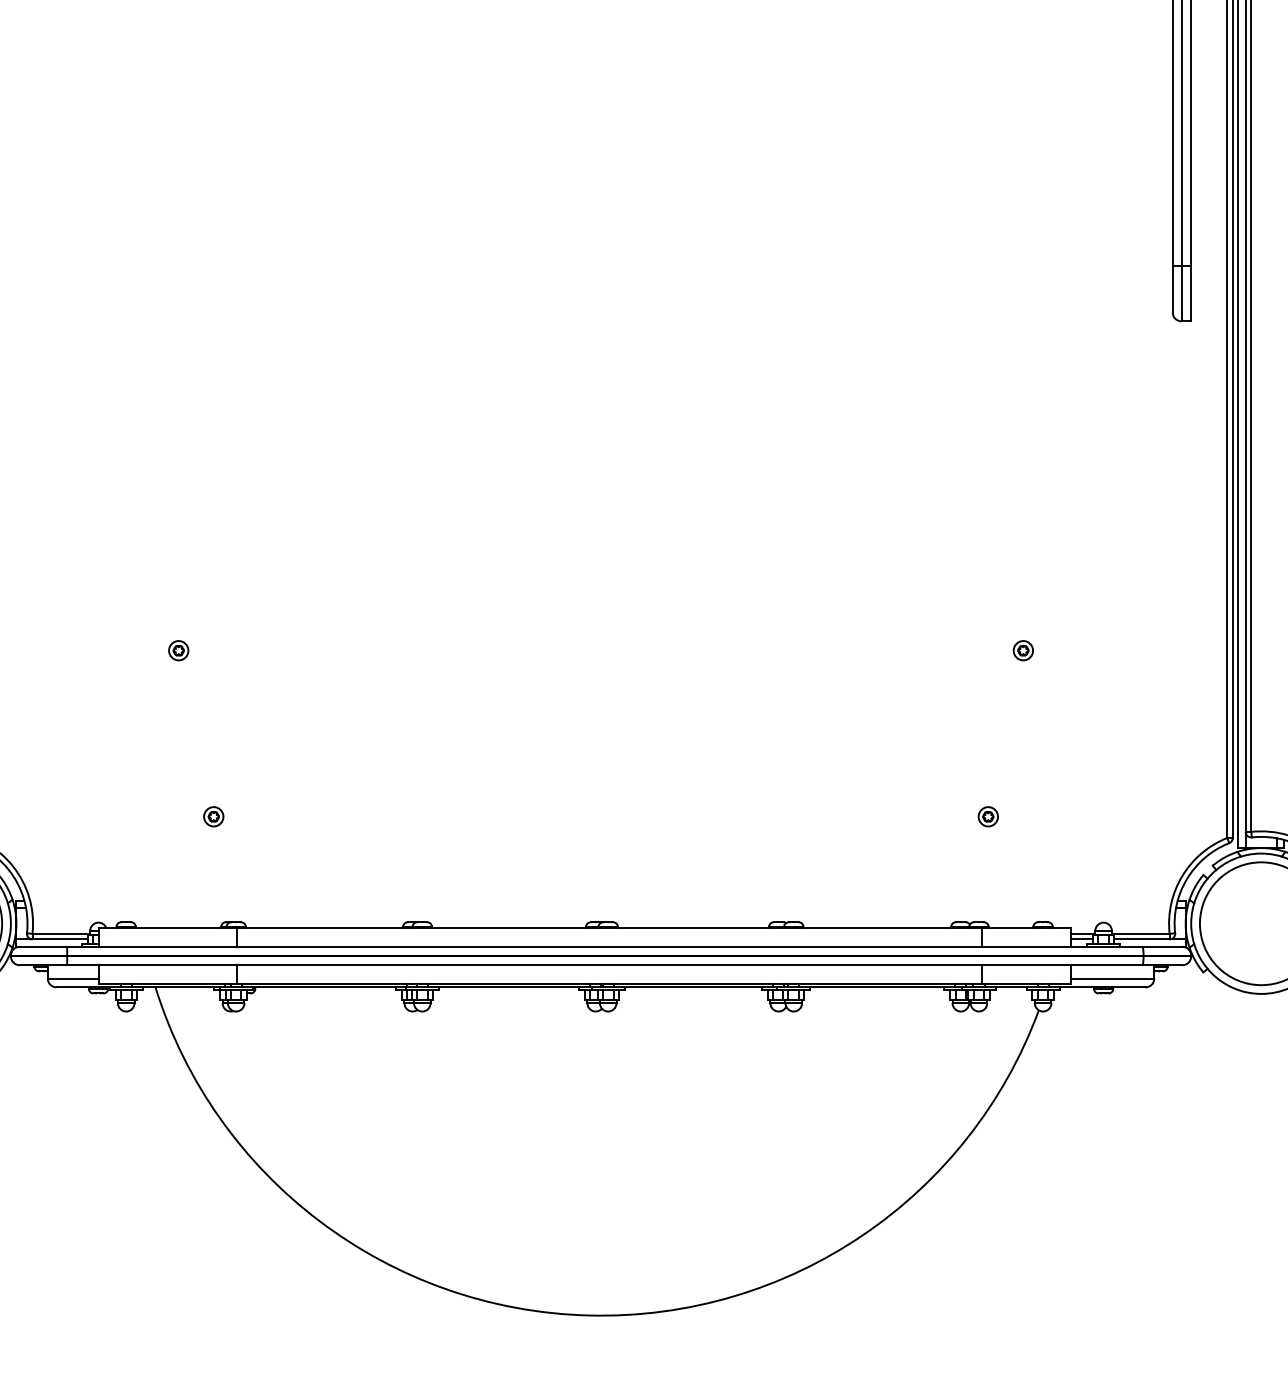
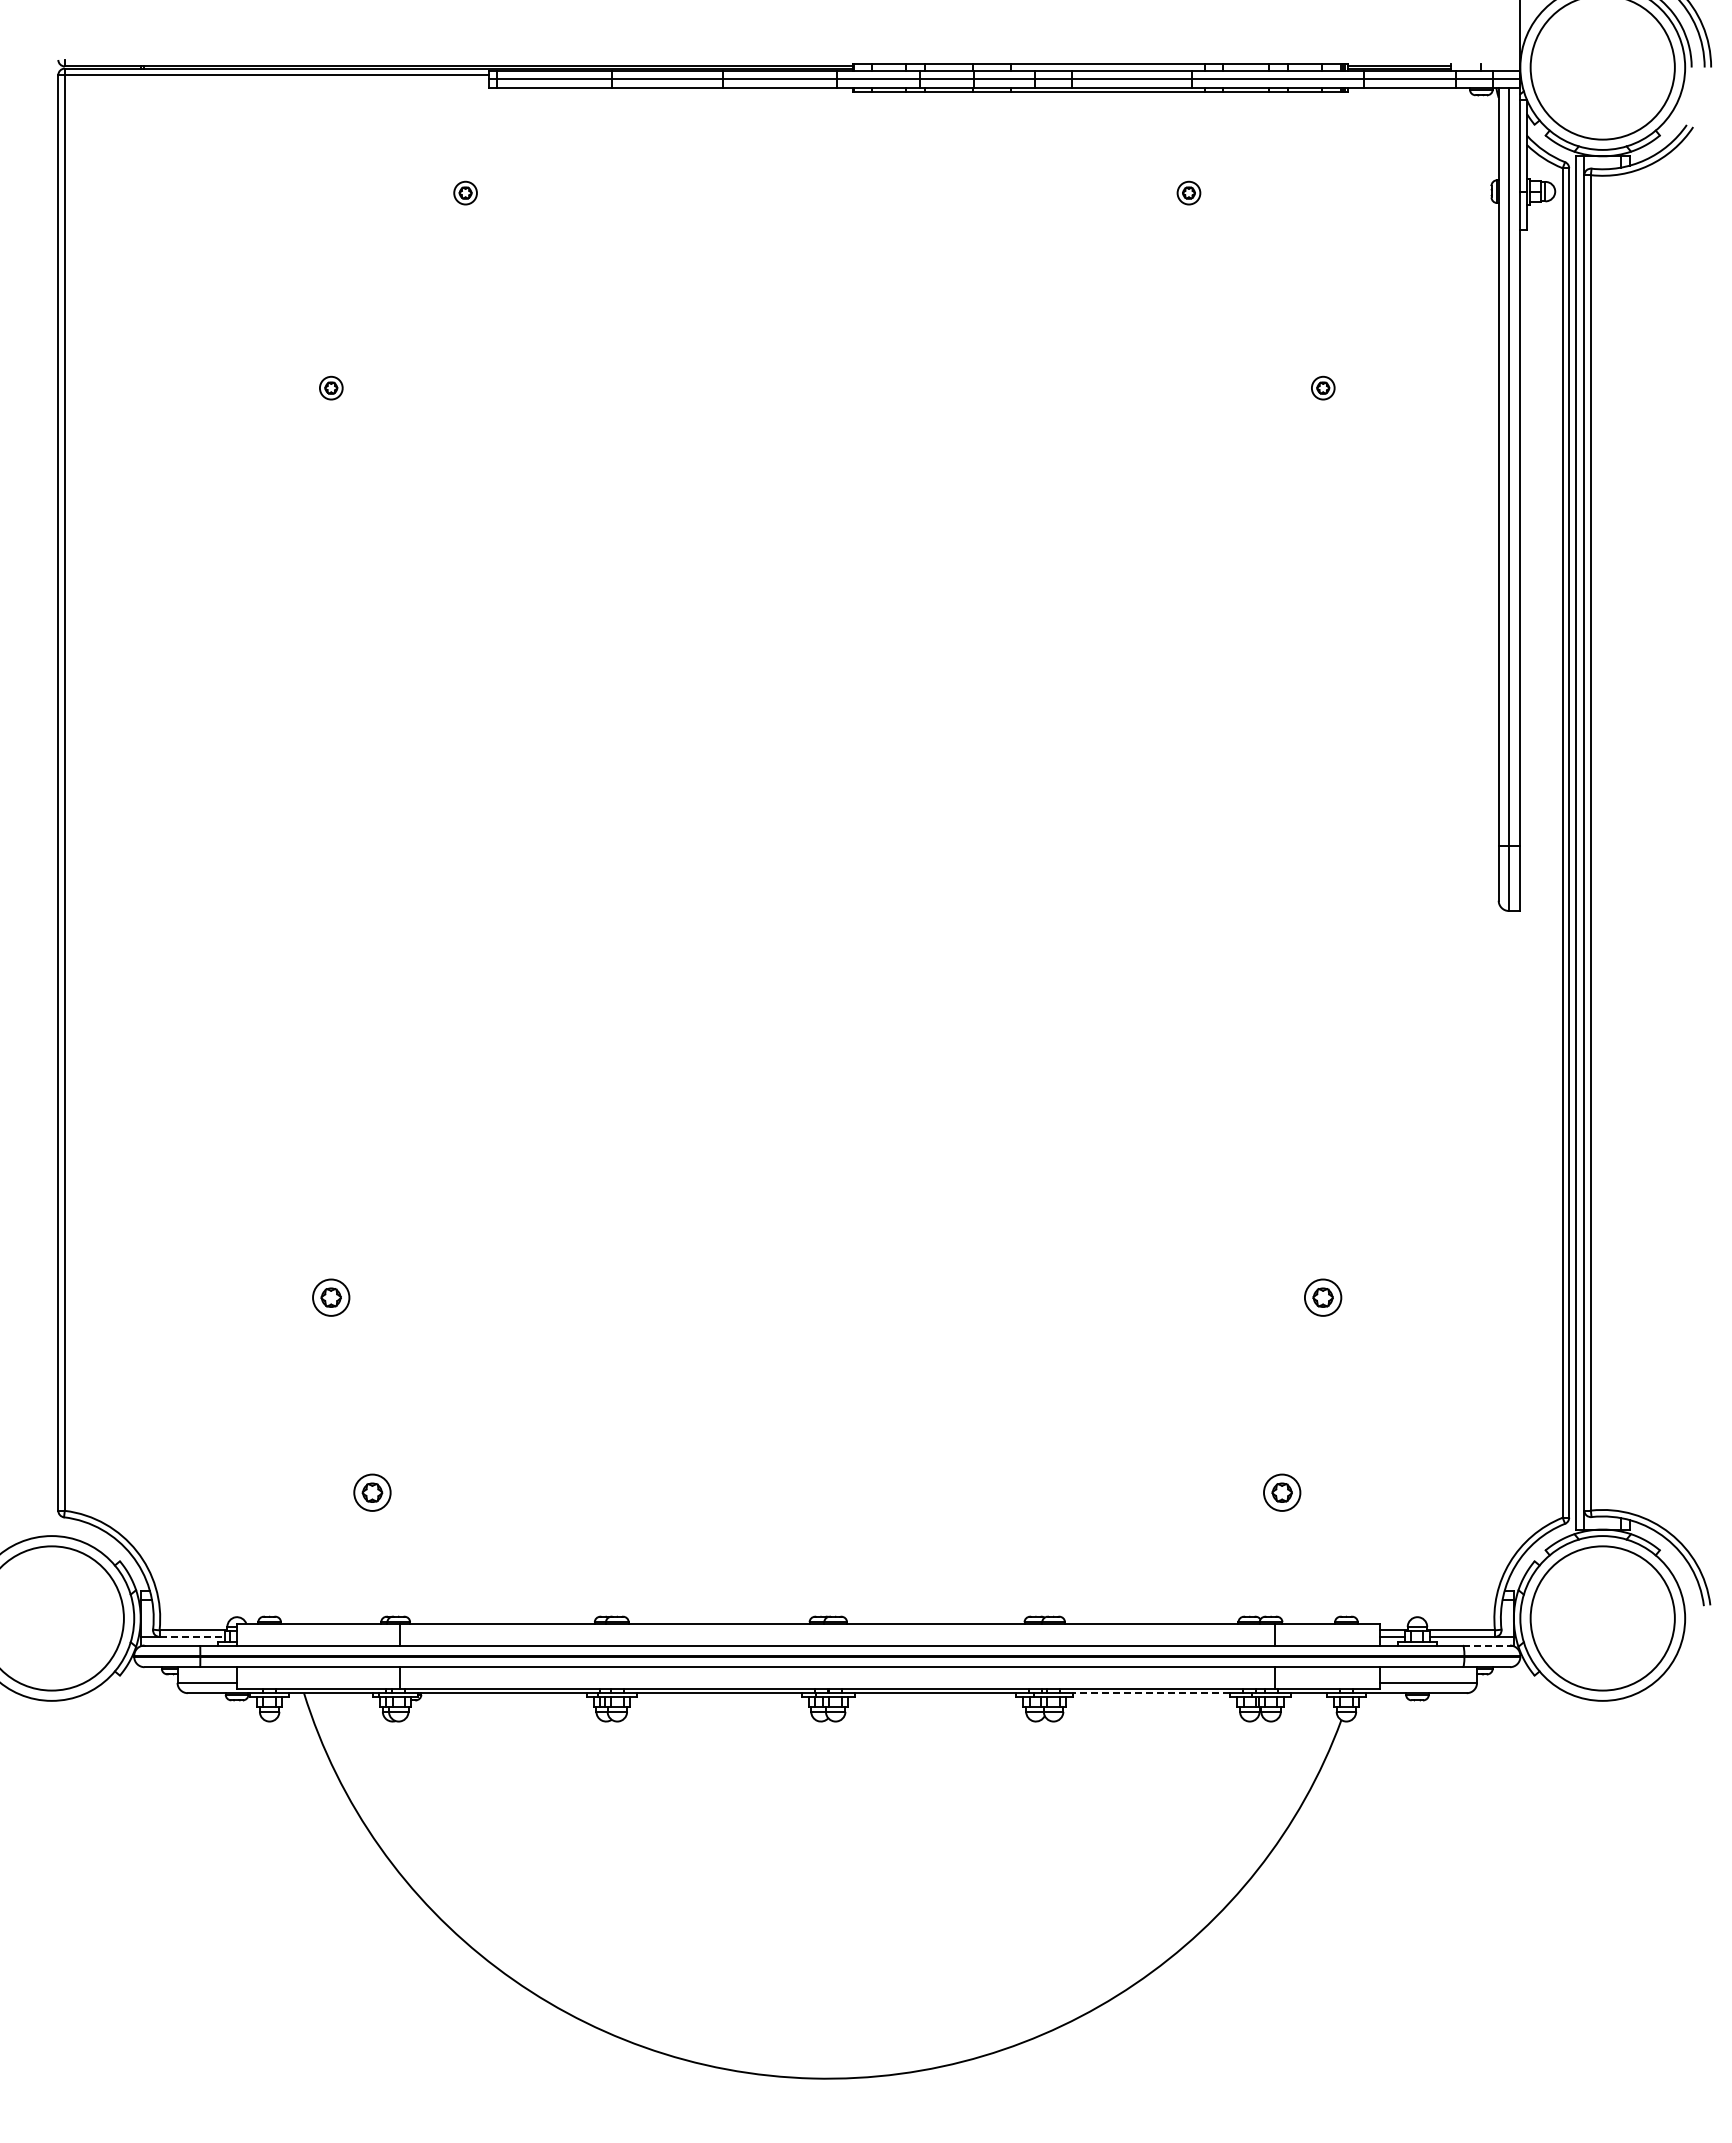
part: (178, 650) -> (331, 1297), size x1.6
part: (1023, 650) -> (1323, 1297), size x1.6
part: (213, 816) -> (372, 1492), size x1.6
part: (987, 816) -> (1281, 1492), size x1.6
line: (60, 939) -> (192, 1636), solid -> dashed
line: (1162, 946) -> (1486, 1645), solid -> dashed
line: (877, 987) -> (1151, 1693), solid -> dashed

